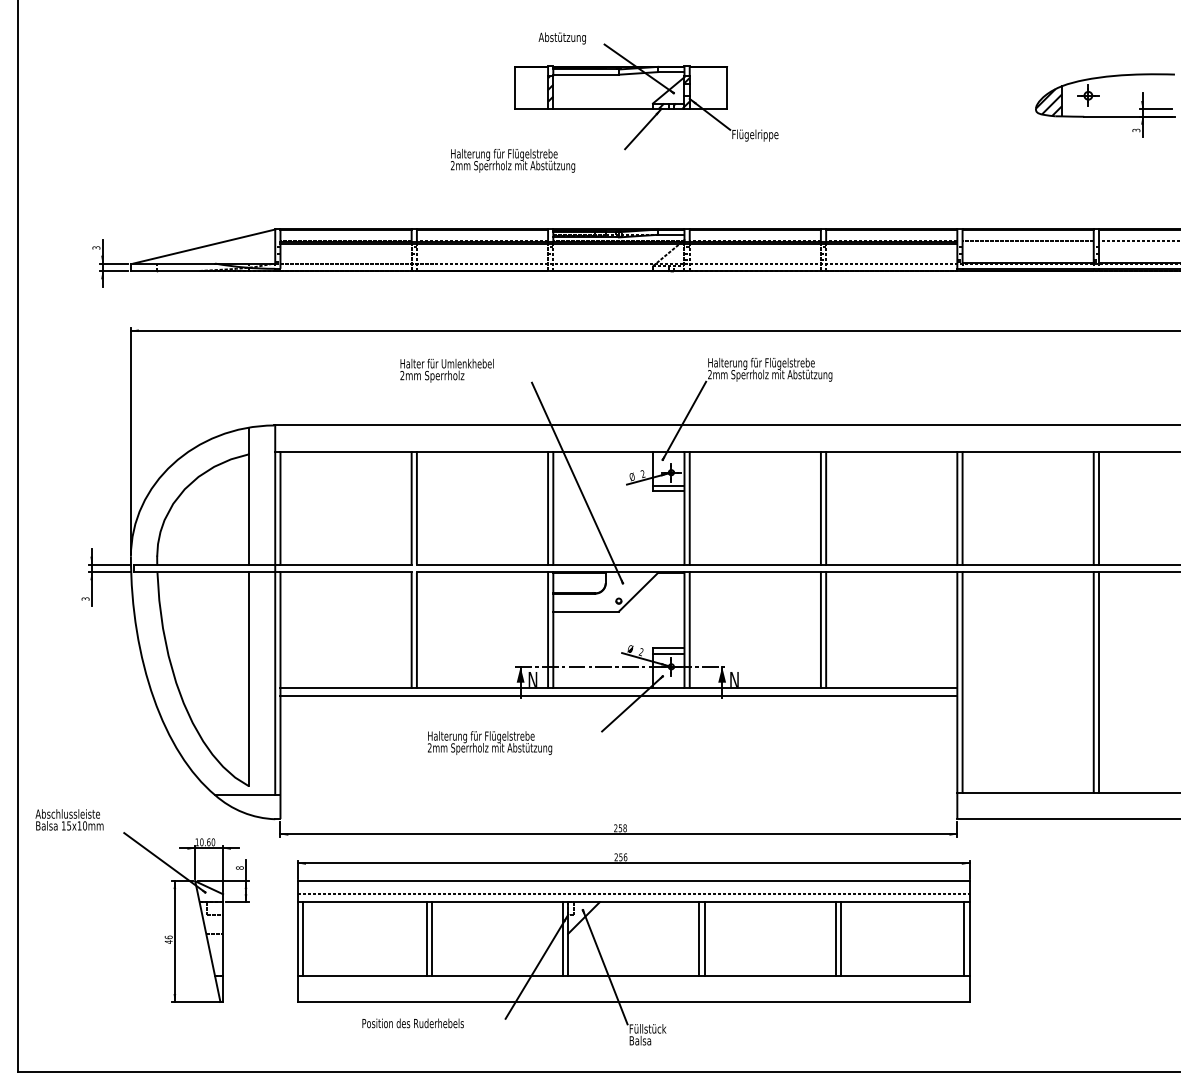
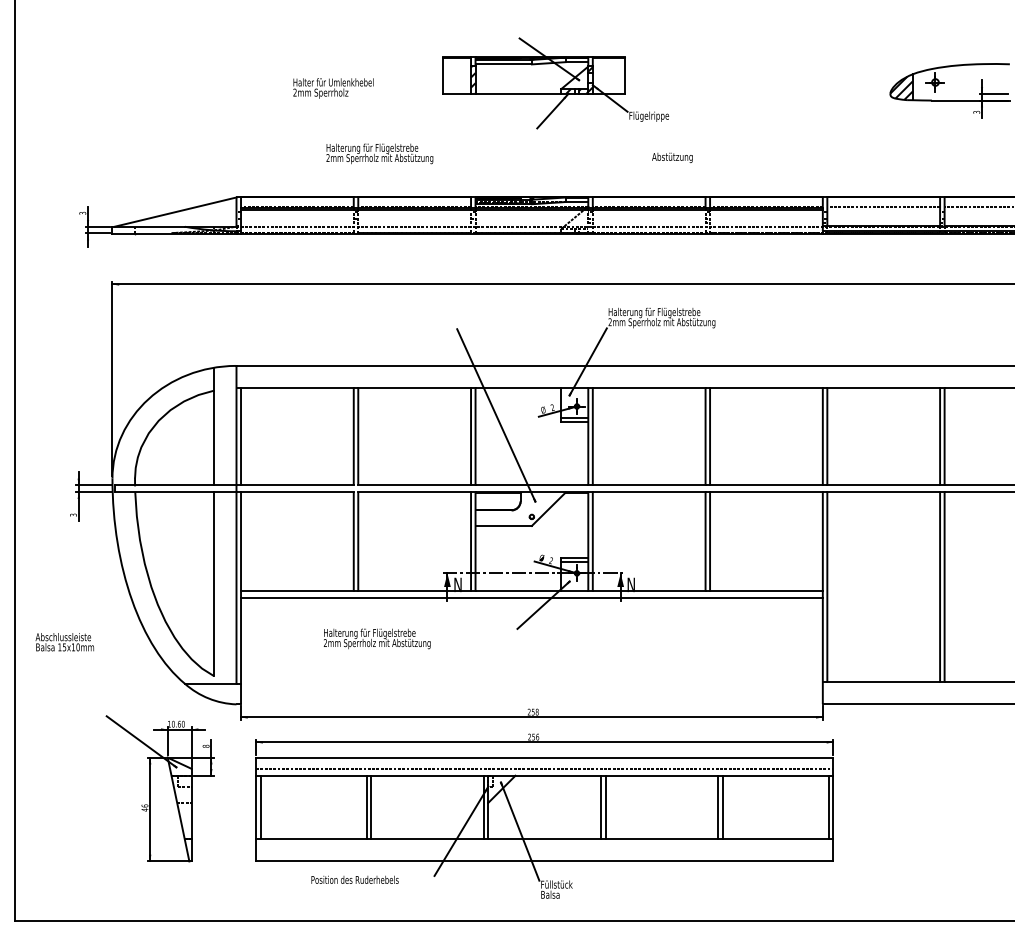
text: (561, 38) -> (671, 157), moved
text: (512, 160) -> (379, 153), moved
text: (446, 370) -> (333, 88), moved
text: (490, 742) -> (377, 638), moved
text: (69, 819) -> (64, 641), moved

